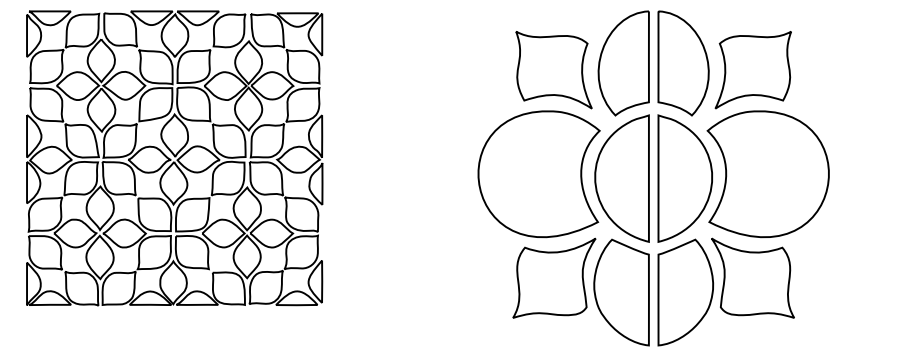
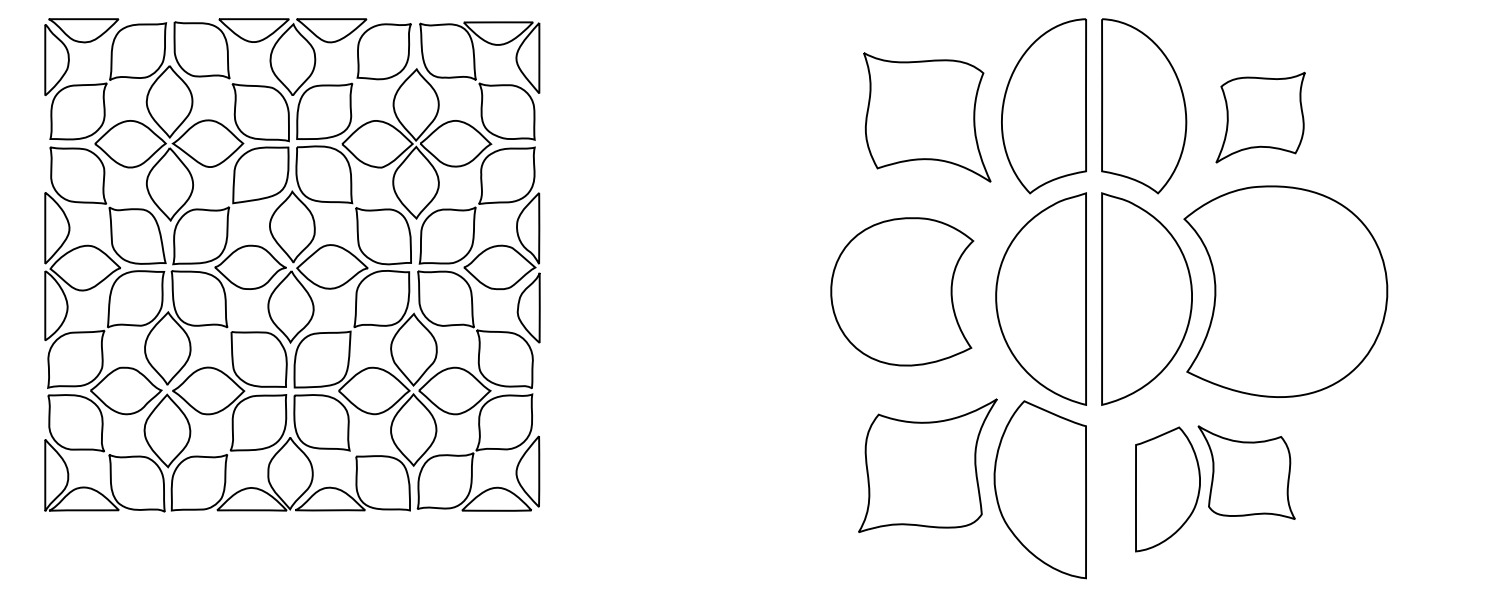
part: (752, 70) -> (1259, 118), size x0.7
part: (538, 174) -> (901, 292), size x0.7
part: (725, 291) -> (1214, 487), size x0.7

